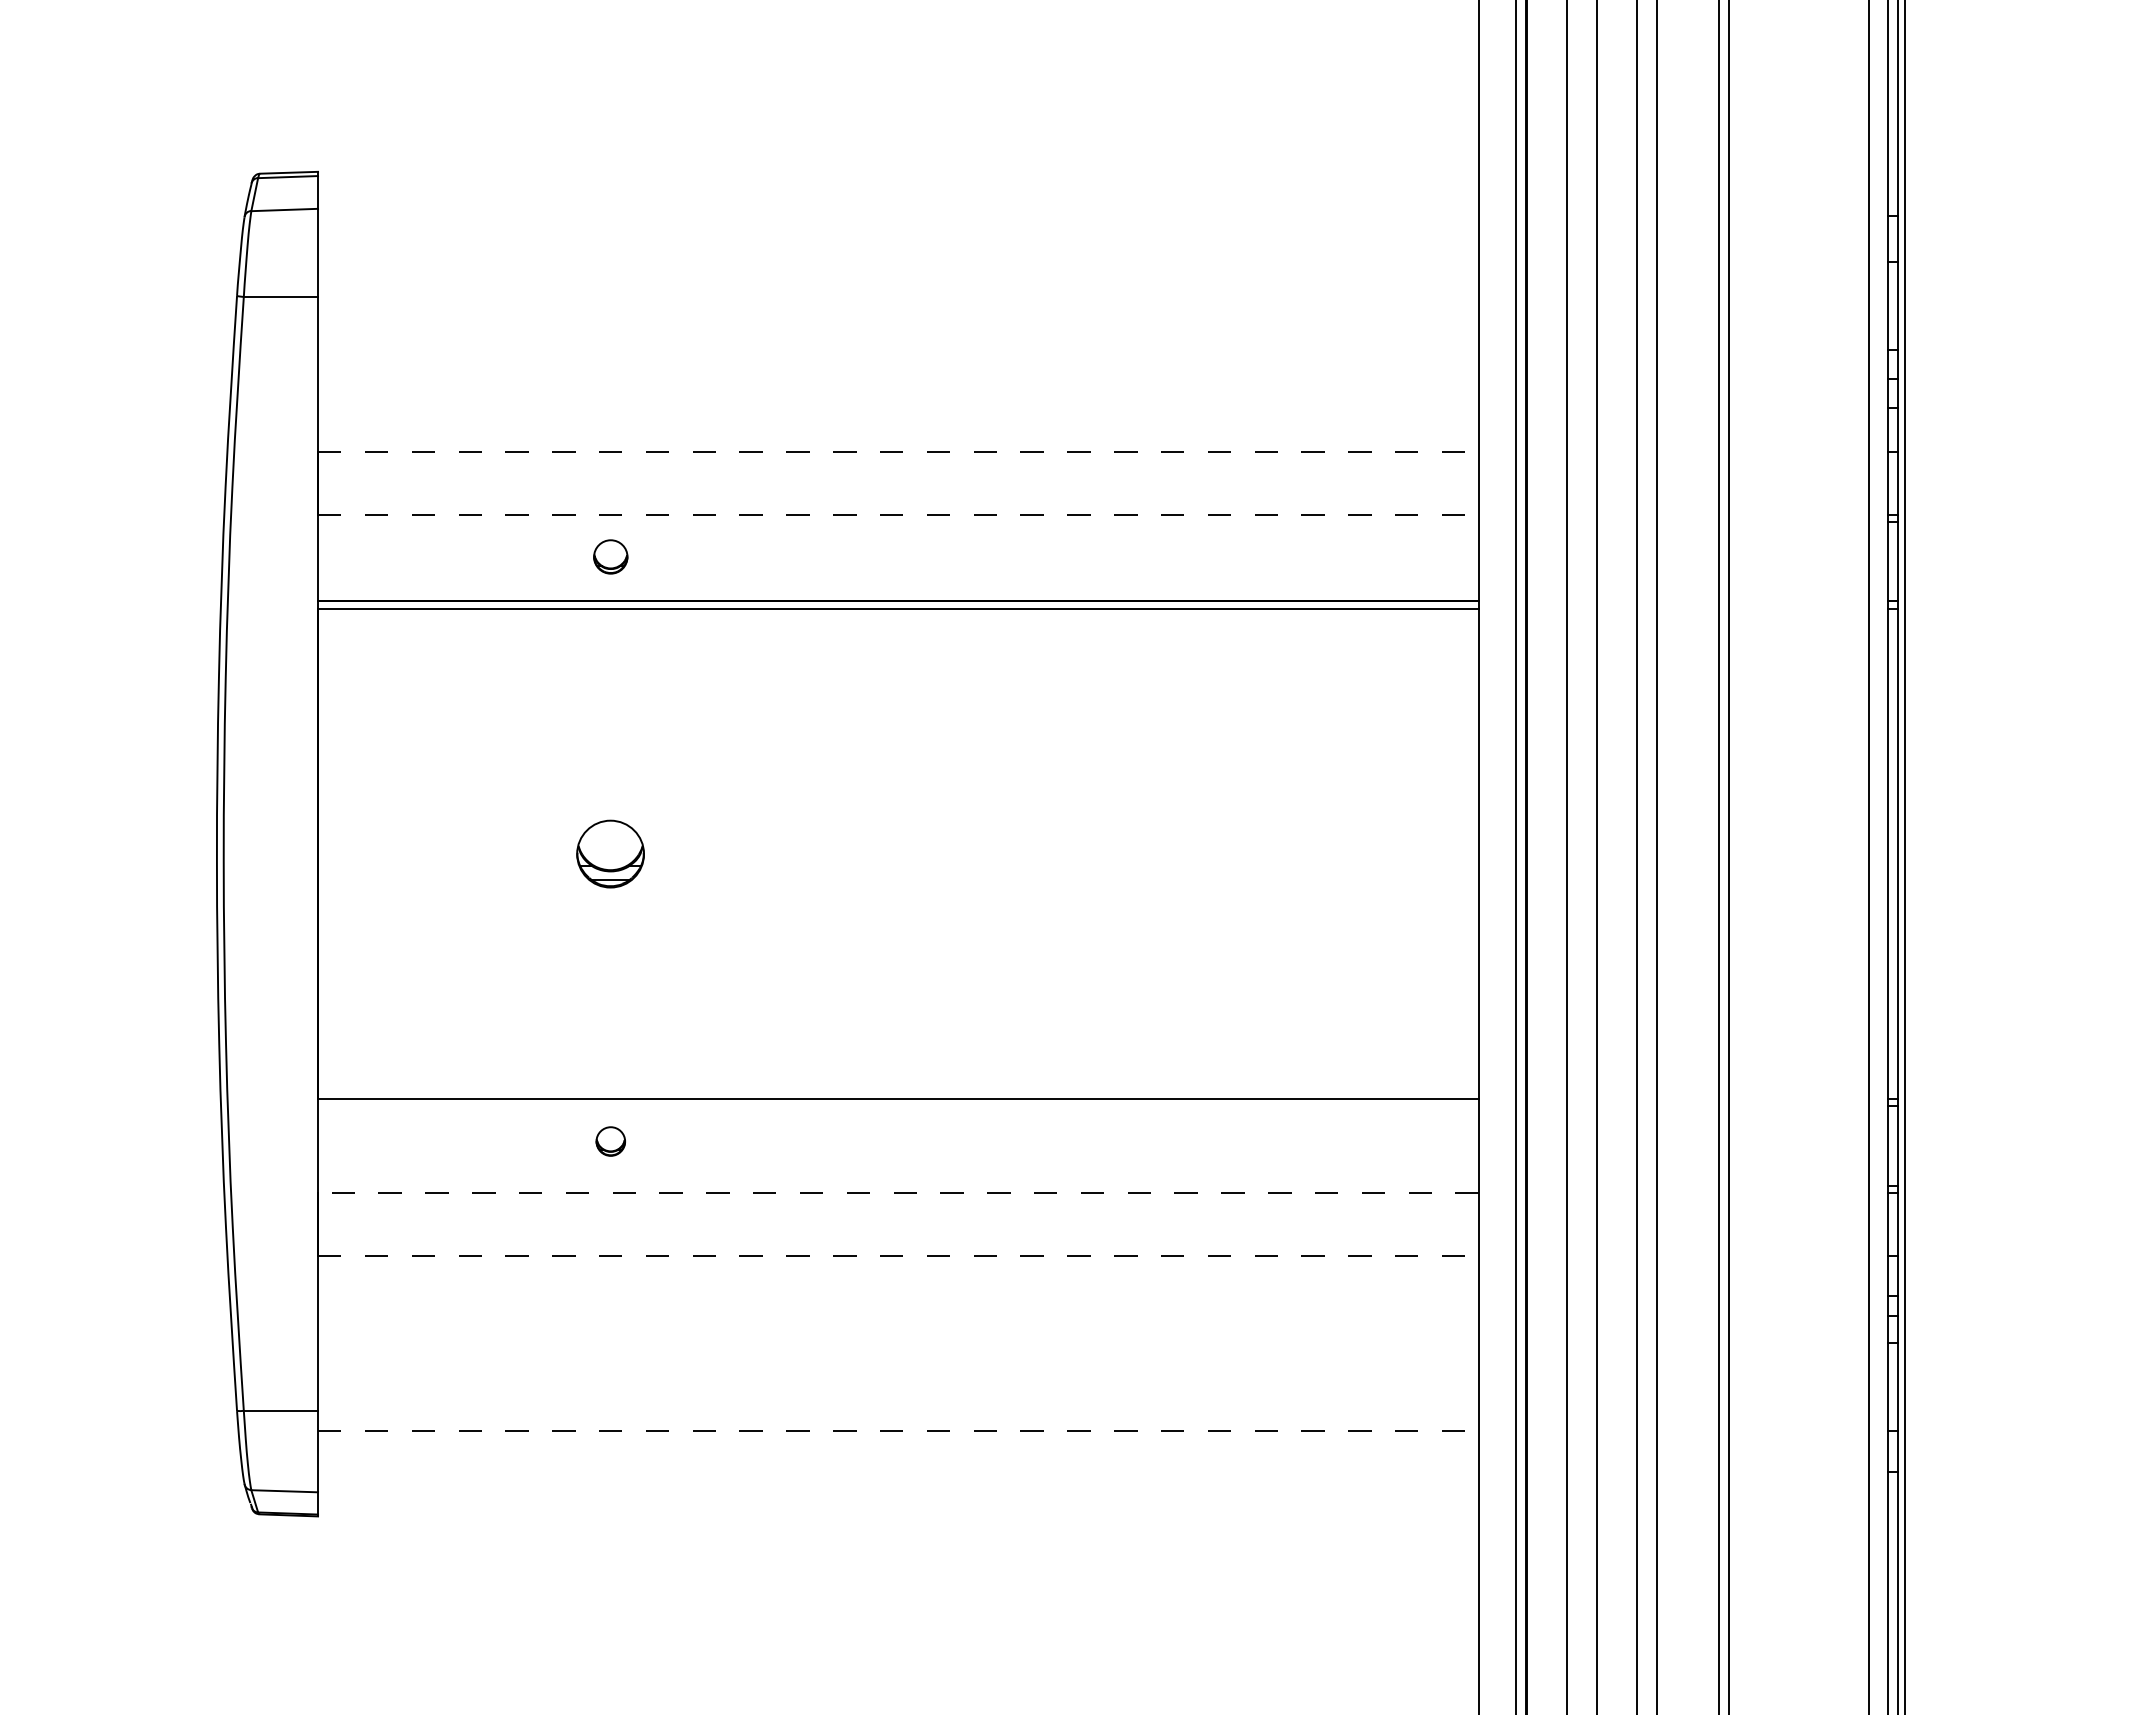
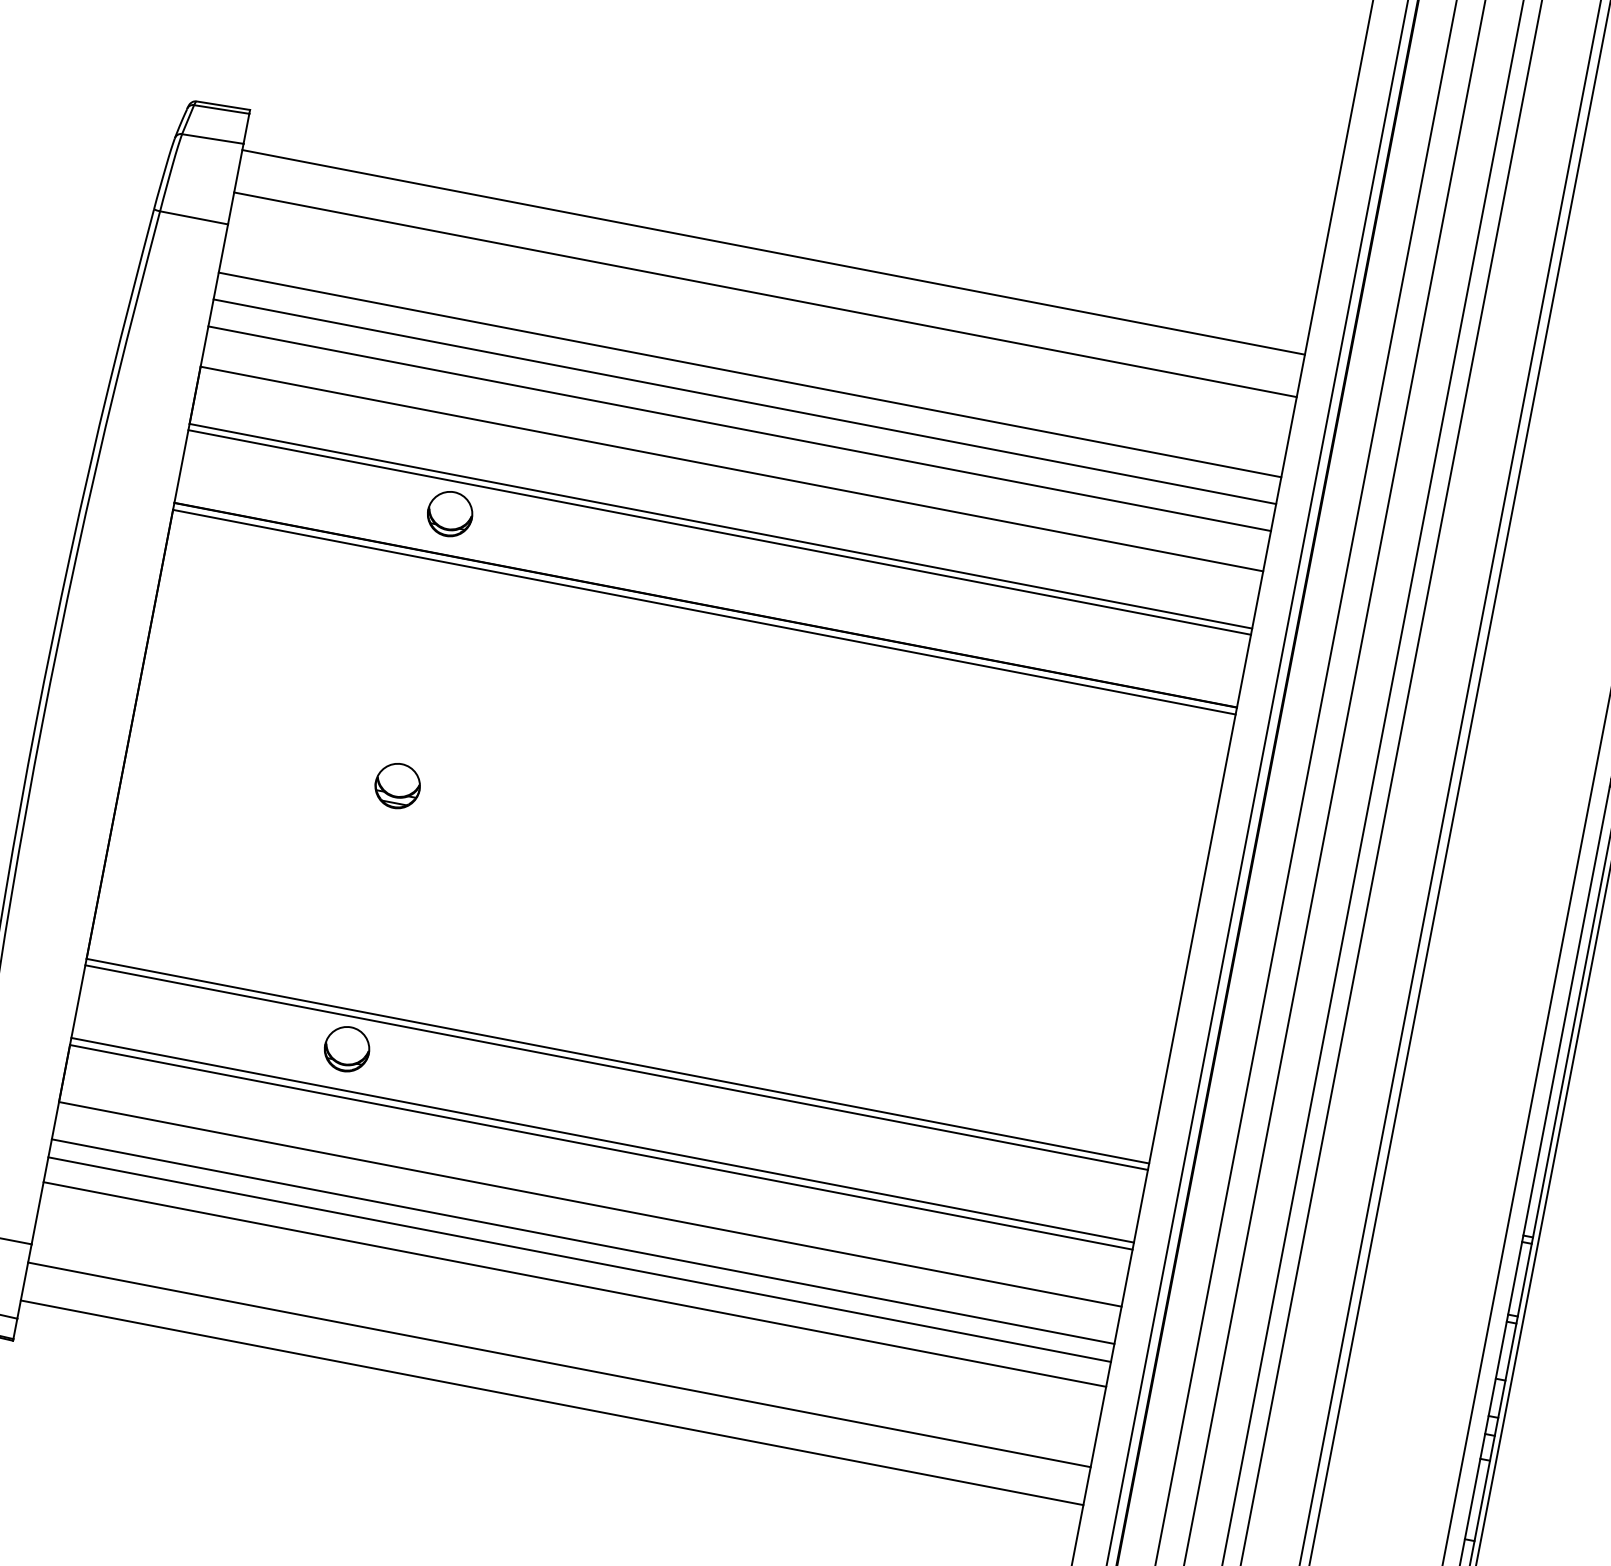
line: (898, 215) -> (773, 252), added
line: (898, 261) -> (765, 294), added
line: (898, 349) -> (750, 374), added
line: (898, 378) -> (744, 401), added
line: (898, 408) -> (739, 428), added
line: (898, 452) -> (731, 469), dashed -> solid
line: (898, 514) -> (721, 525), dashed -> solid
line: (898, 521) -> (719, 532), added
part: (610, 556) -> (449, 513), size x1.43
part: (610, 853) -> (397, 785), size x0.71
line: (898, 1106) -> (616, 1067), added
part: (610, 1141) -> (346, 1049), size x1.67
line: (898, 1185) -> (602, 1140), added
line: (897, 1193) -> (600, 1147), dashed -> solid
line: (898, 1255) -> (590, 1204), dashed -> solid
line: (898, 1296) -> (583, 1241), added
line: (898, 1316) -> (579, 1260), added
line: (898, 1343) -> (574, 1284), added
line: (898, 1430) -> (559, 1364), dashed -> solid
line: (898, 1472) -> (552, 1402), added

